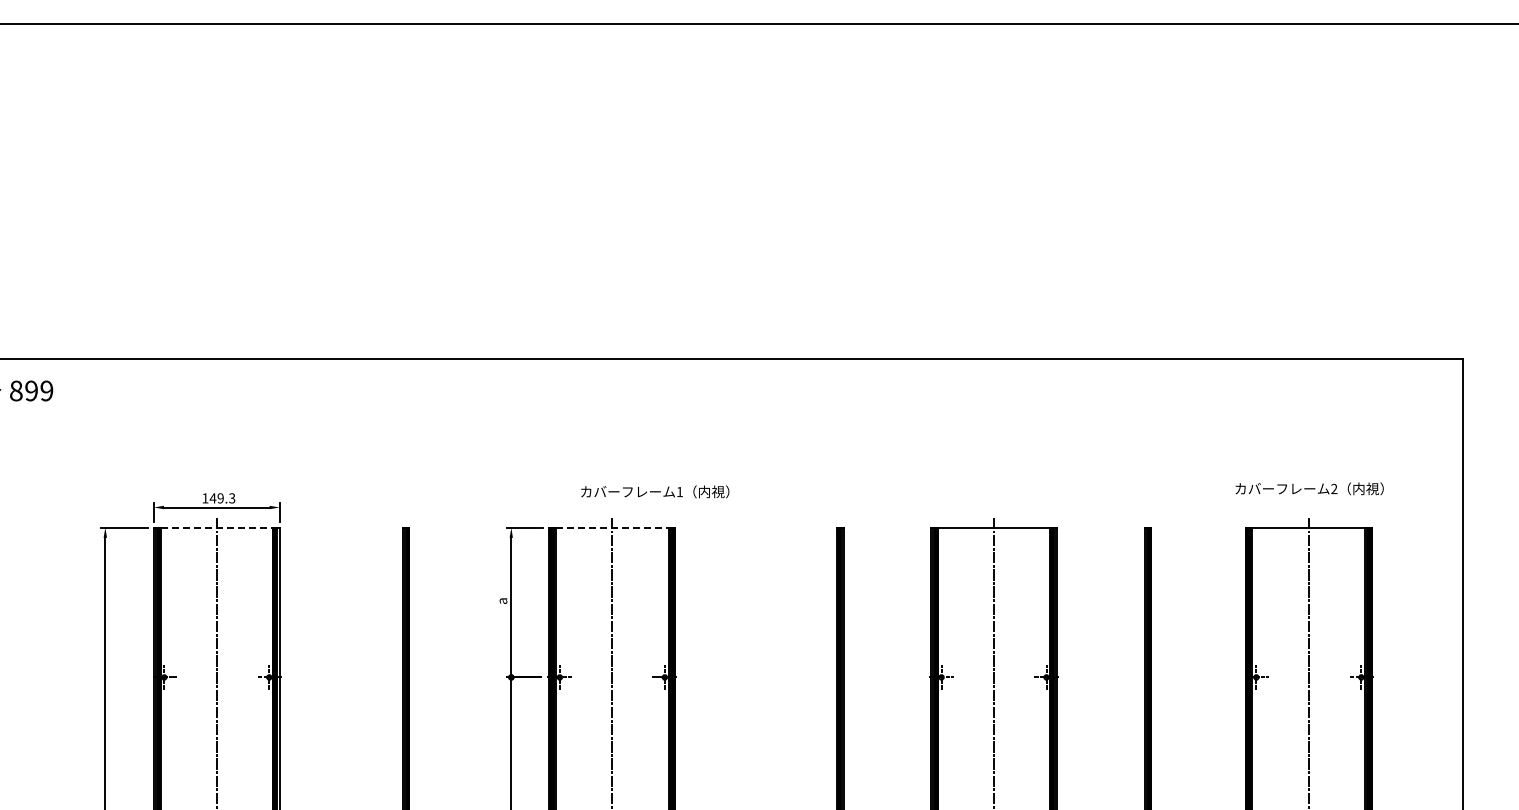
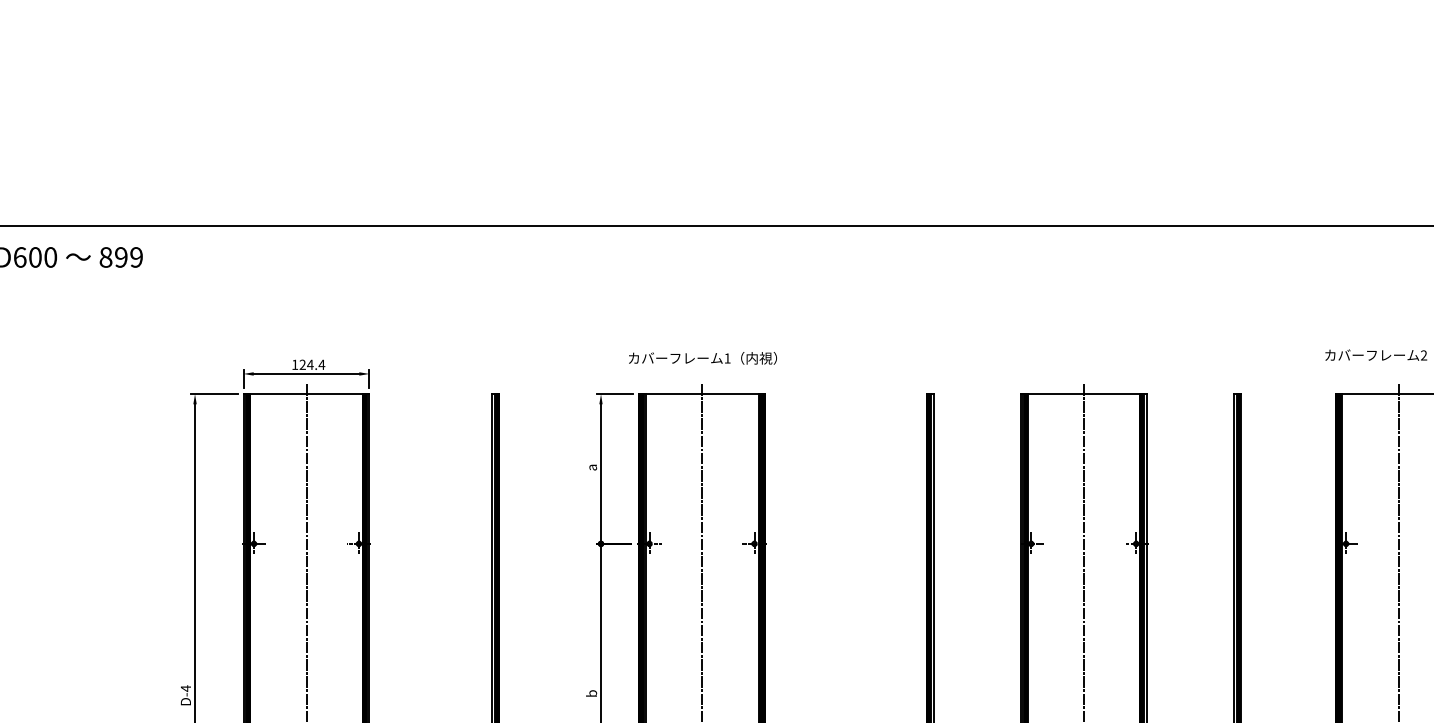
text: (655, 491) -> (703, 357), moved
text: (222, 498) -> (312, 364), 149.3 -> 124.4
line: (217, 527) -> (307, 393), dashed -> solid
line: (612, 527) -> (702, 393), dashed -> solid

